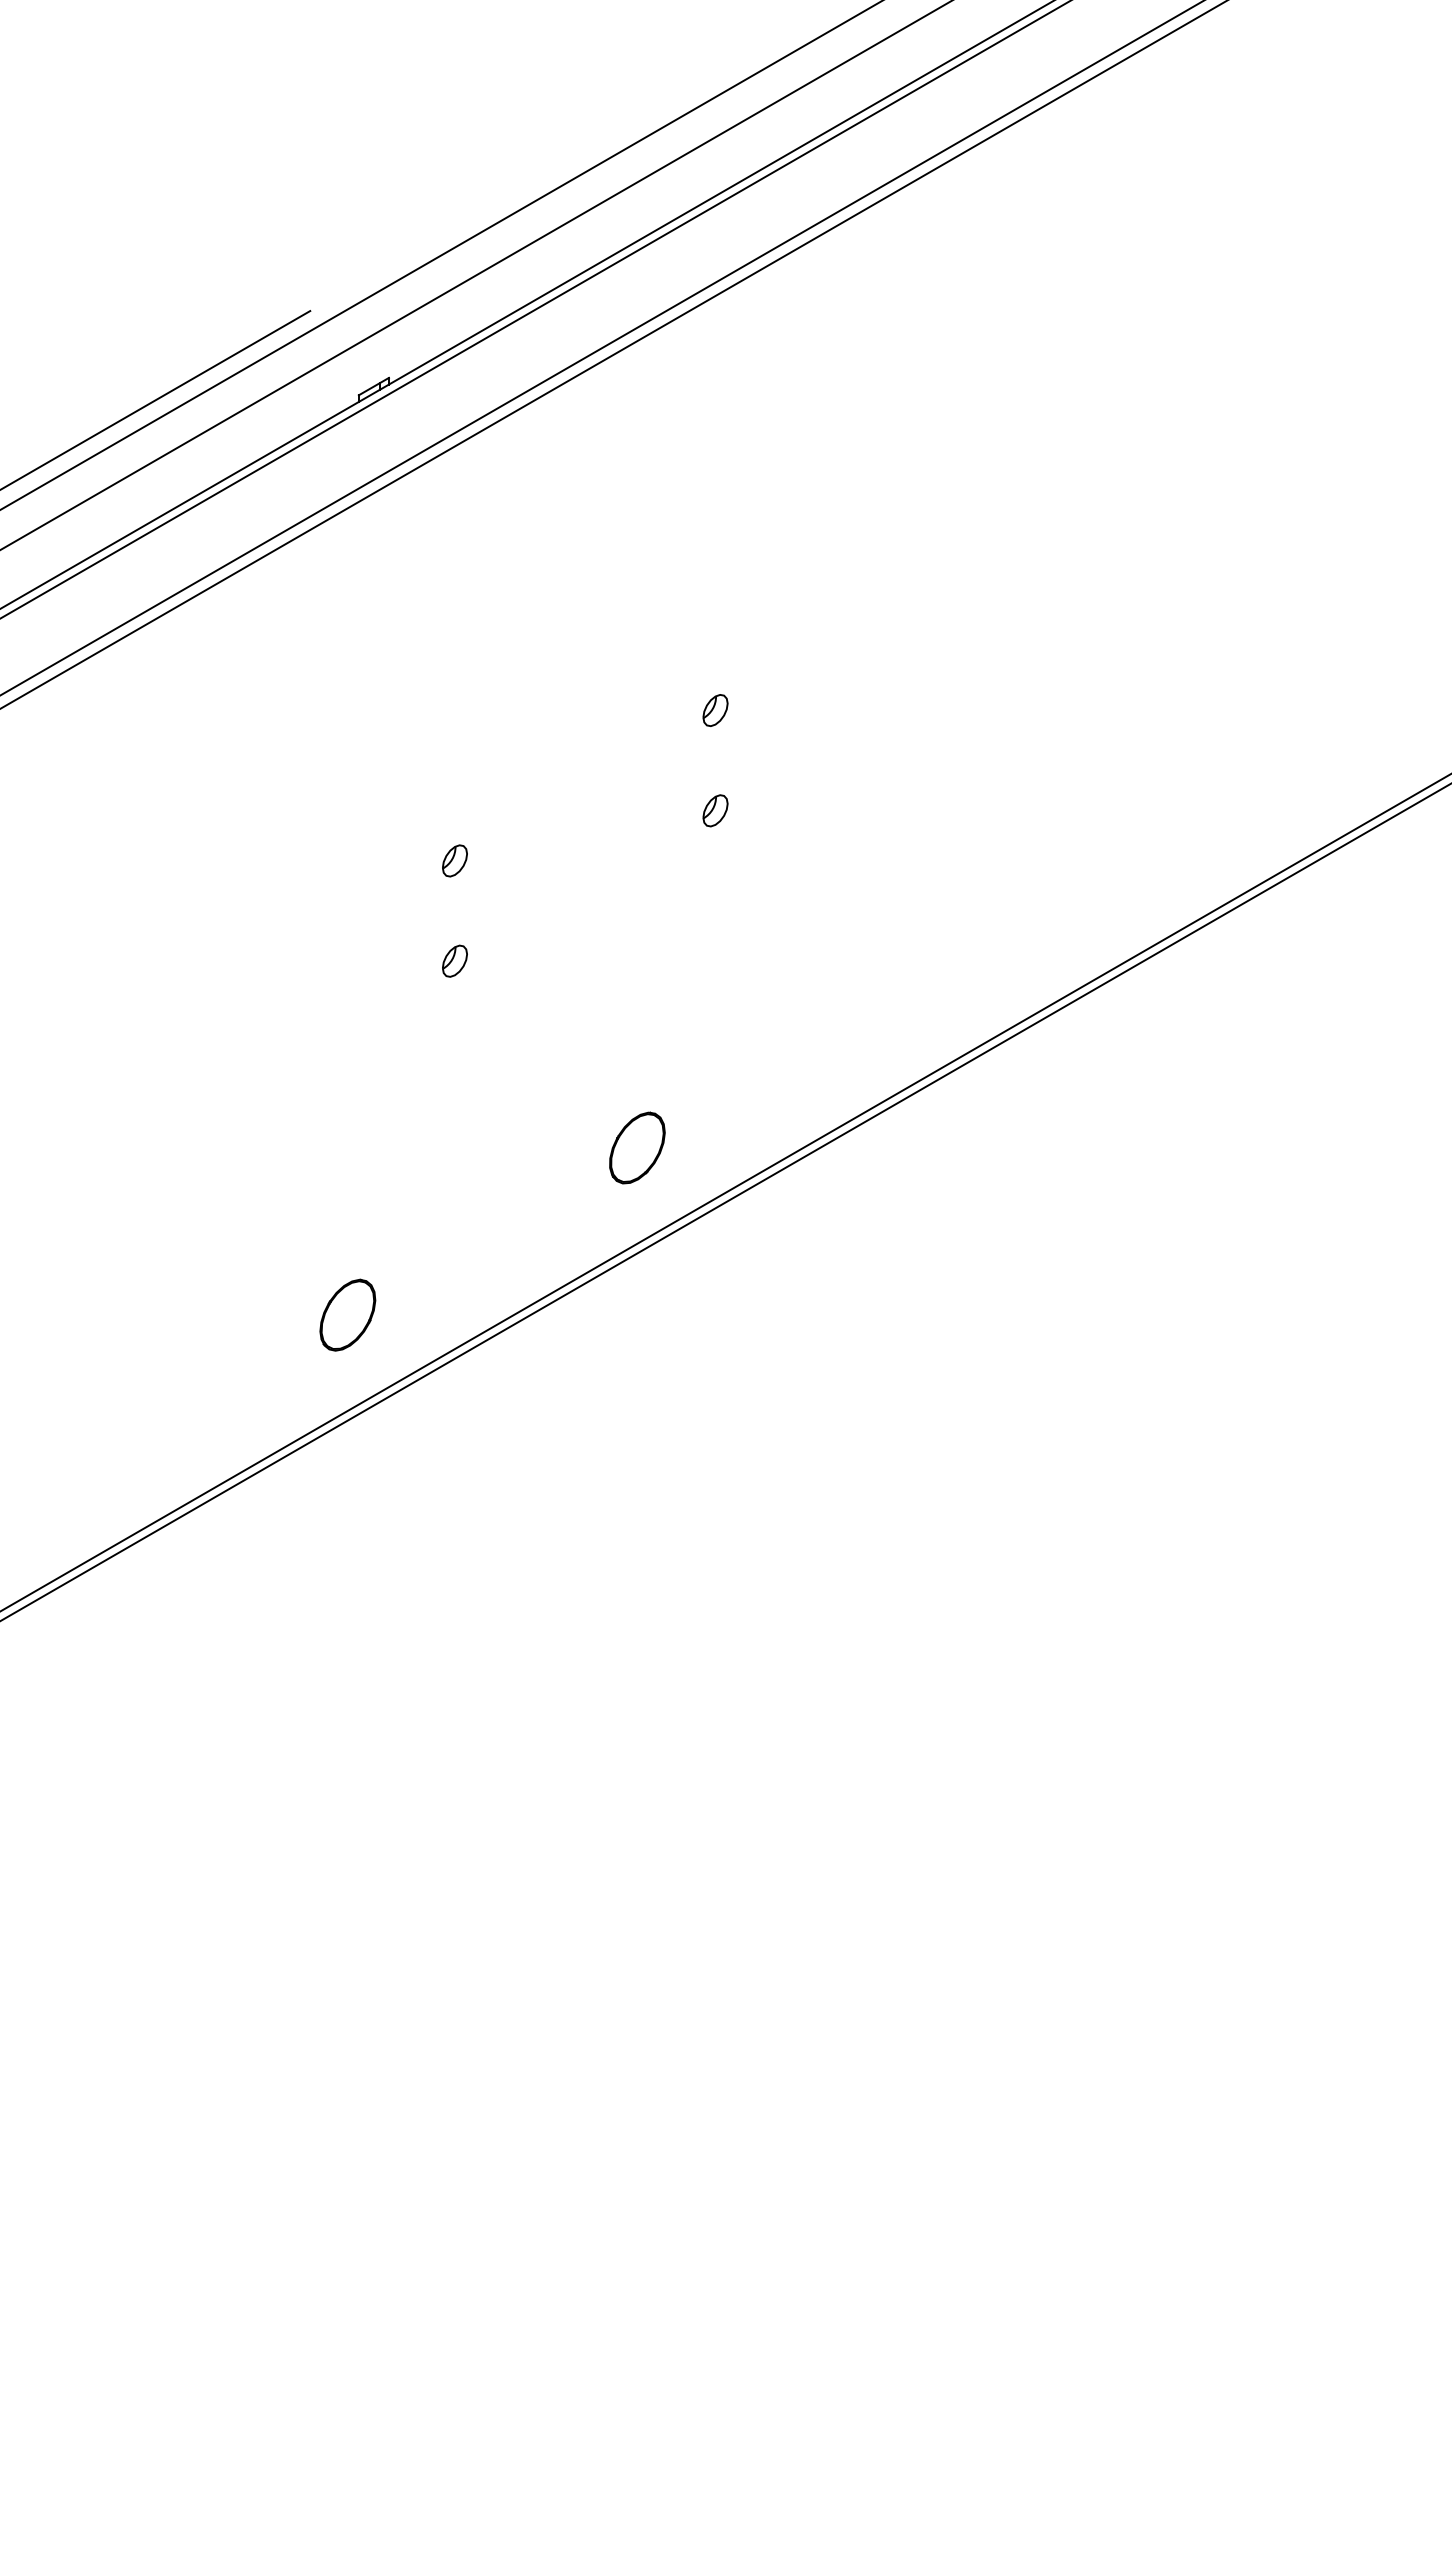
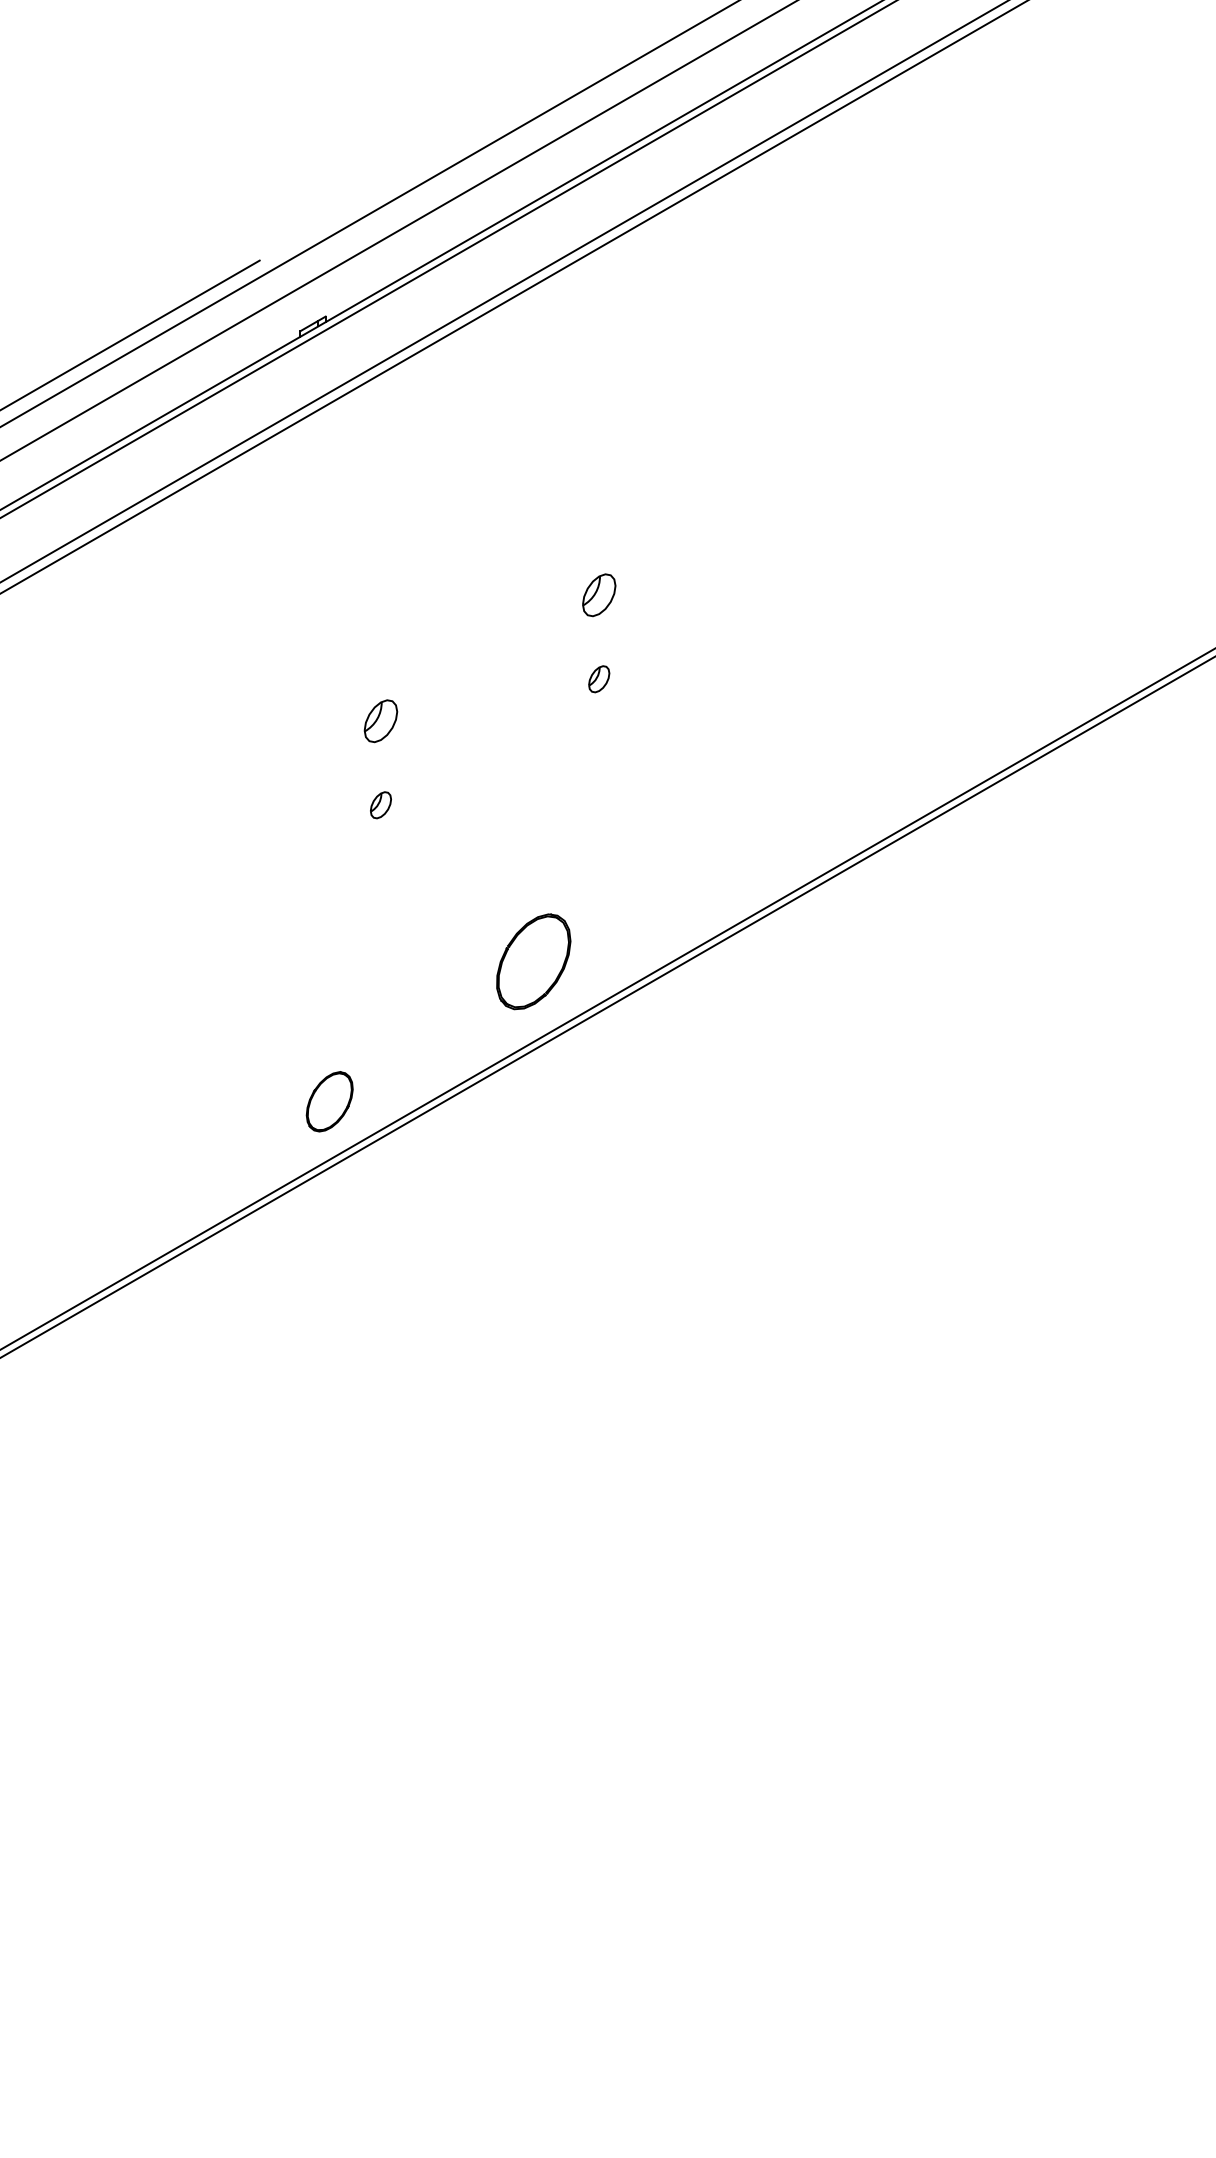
part: (715, 710) -> (599, 595), size x1.6
part: (454, 860) -> (380, 720), size x1.6
part: (637, 1147) -> (533, 961), size x1.6
part: (347, 1314) -> (329, 1101), moved

